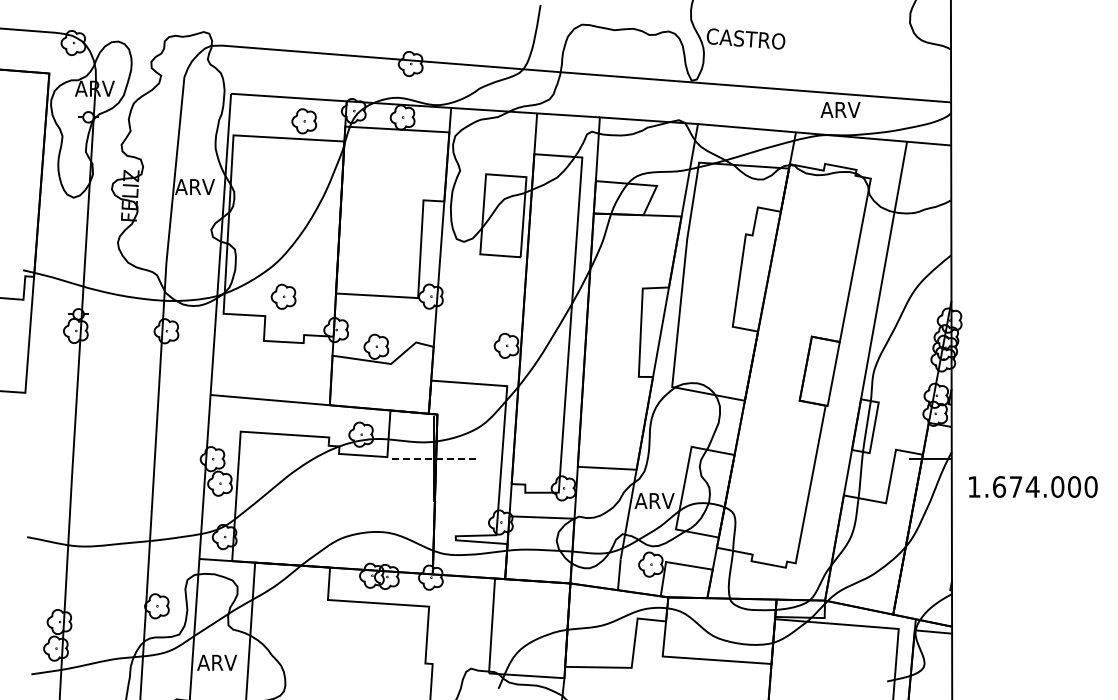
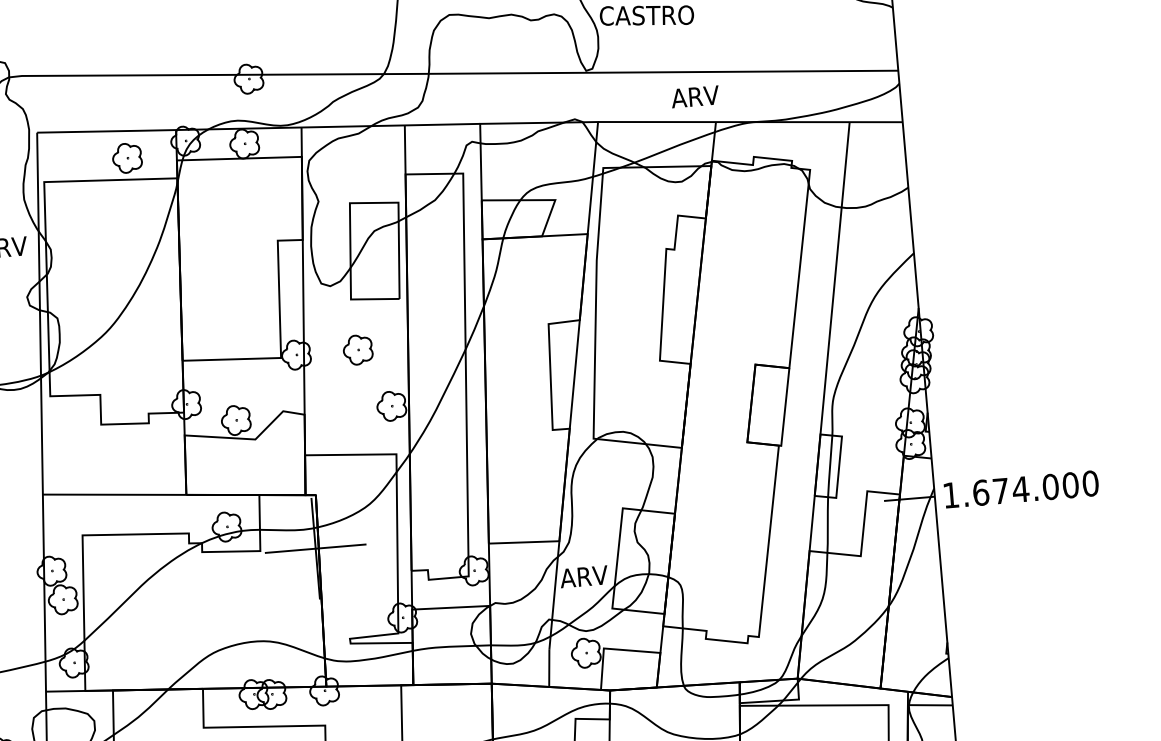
text: (840, 109) -> (695, 96), moved
part: (283, 296) -> (357, 349), moved
line: (433, 459) -> (315, 549), dashed -> solid
text: (1033, 486) -> (1021, 488), moved

